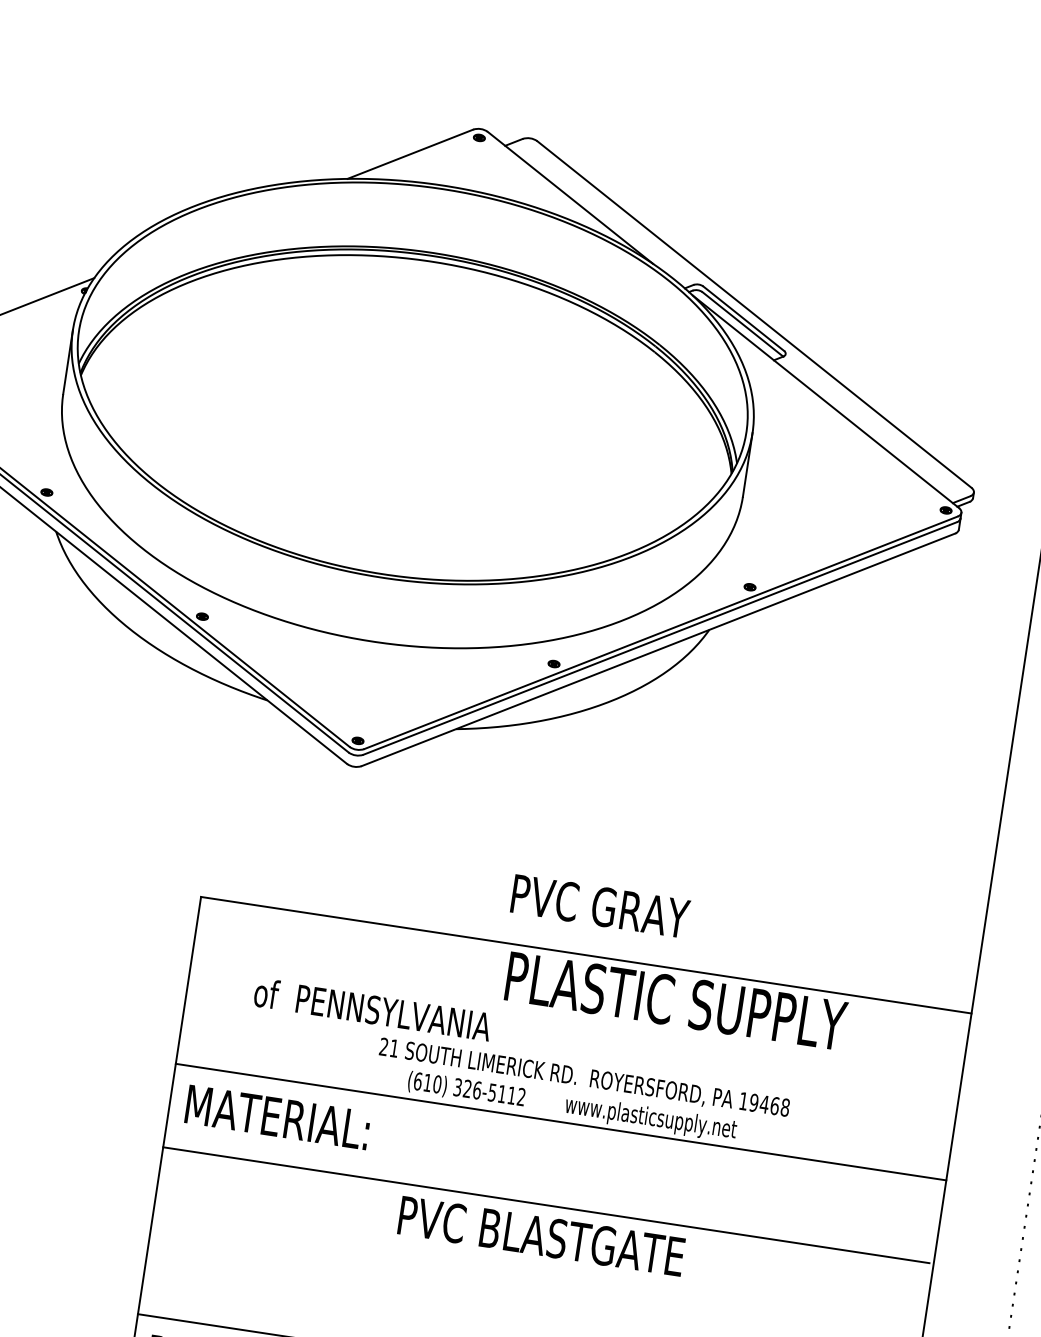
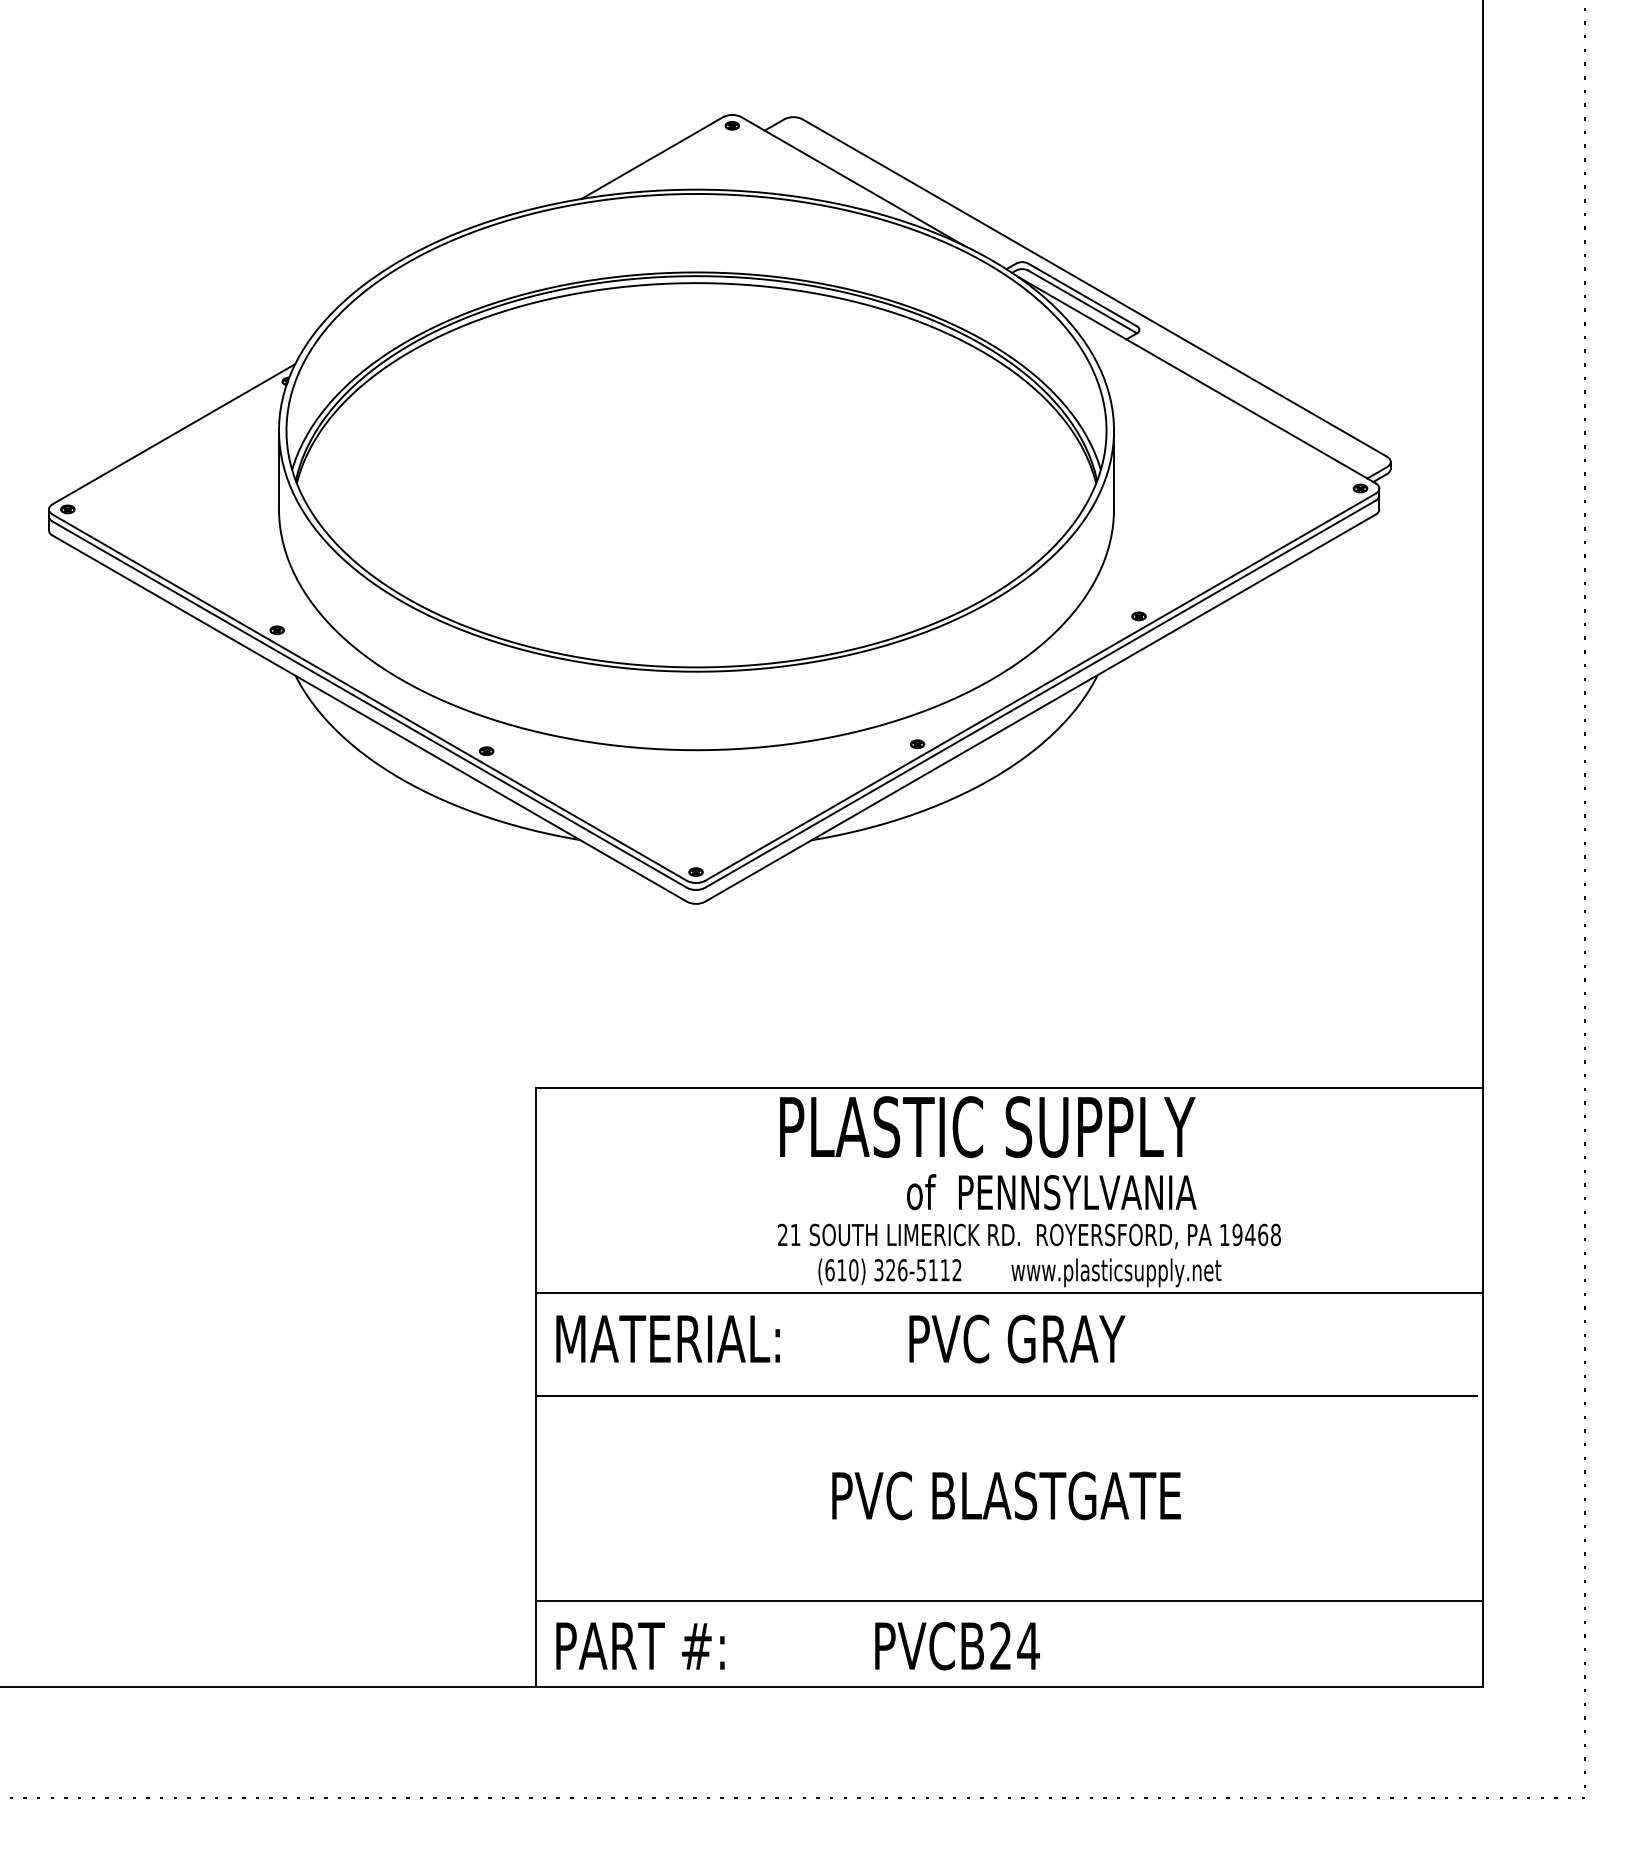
text: (600, 906) -> (1017, 1338), moved
text: (676, 1001) -> (987, 1127), moved
text: (372, 1009) -> (1051, 1192), moved
text: (541, 1236) -> (1006, 1495), moved

